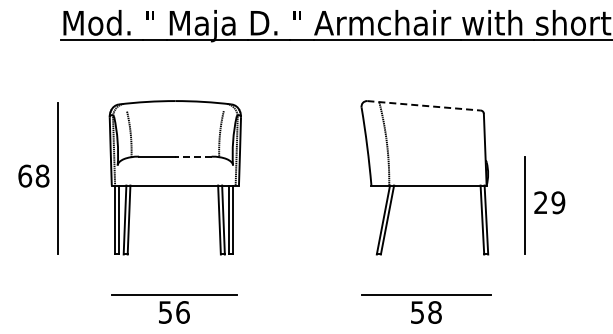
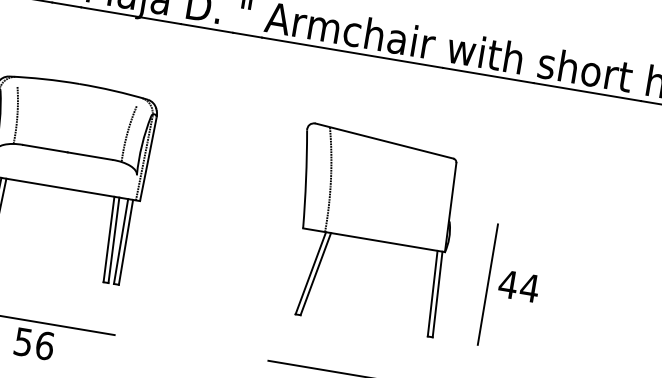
line: (424, 105) -> (384, 140), dashed -> solid
line: (193, 156) -> (90, 155), dashed -> solid
text: (549, 202) -> (518, 285), 29 -> 44

